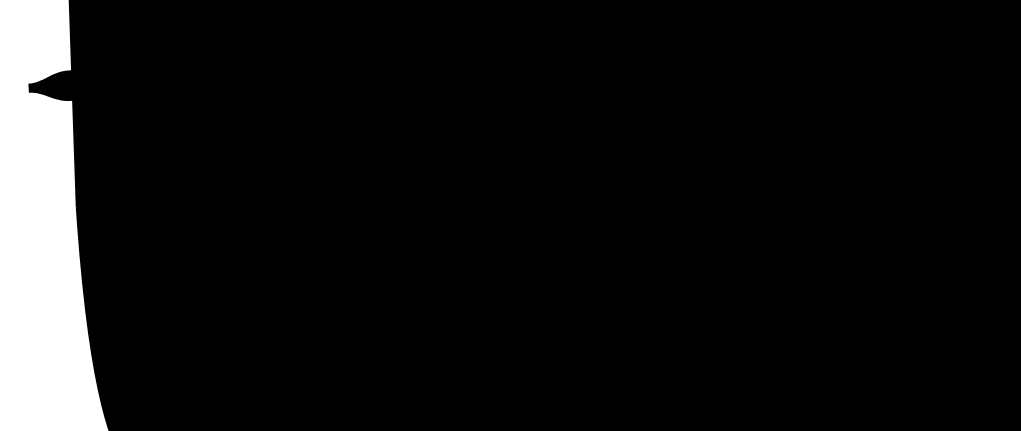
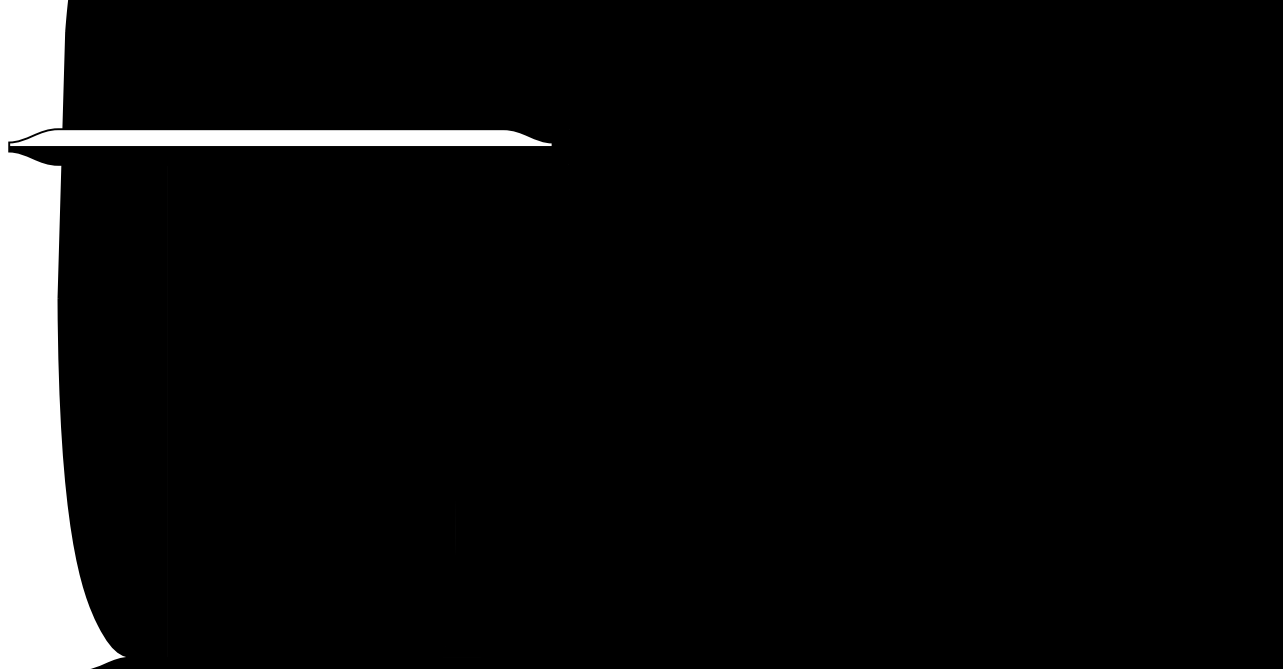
fill: (246, 67) -> (280, 138), removed

